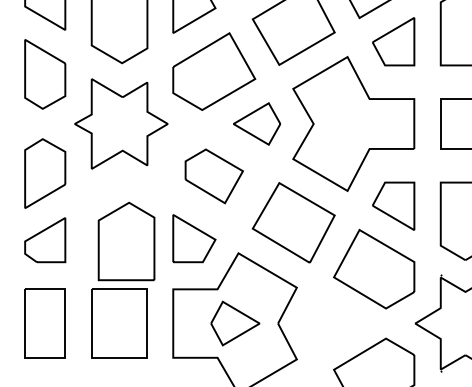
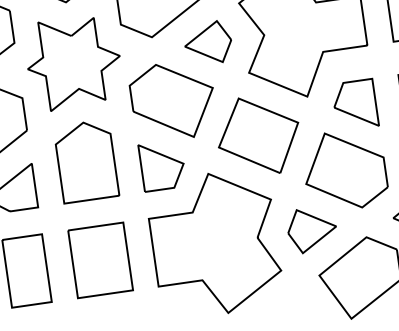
part: (214, 176) -> (173, 101), size x1.43
part: (126, 241) -> (86, 161), moved
part: (235, 323) -> (312, 229), moved

